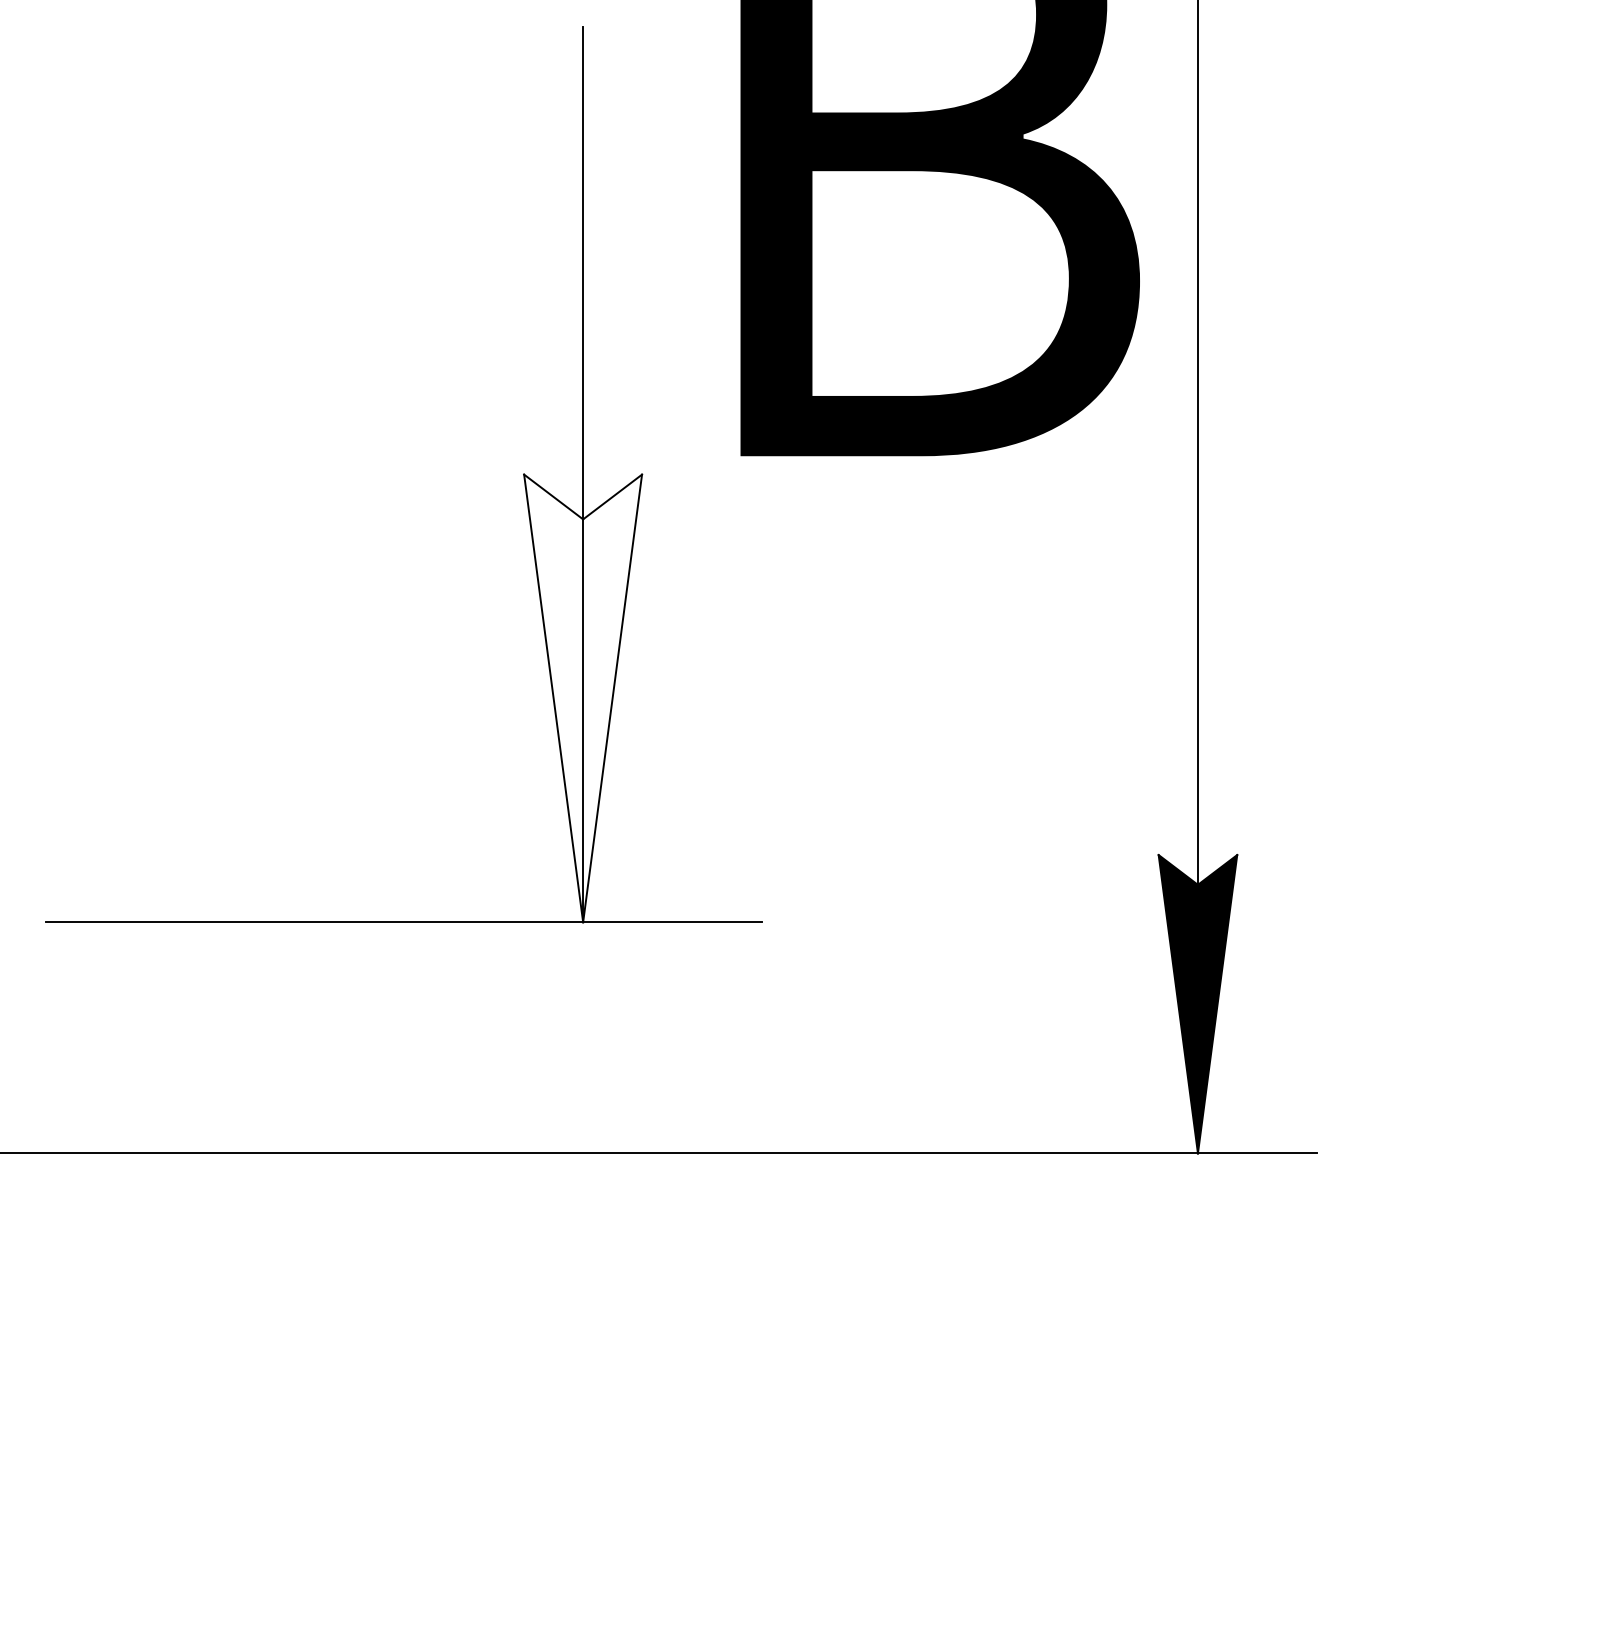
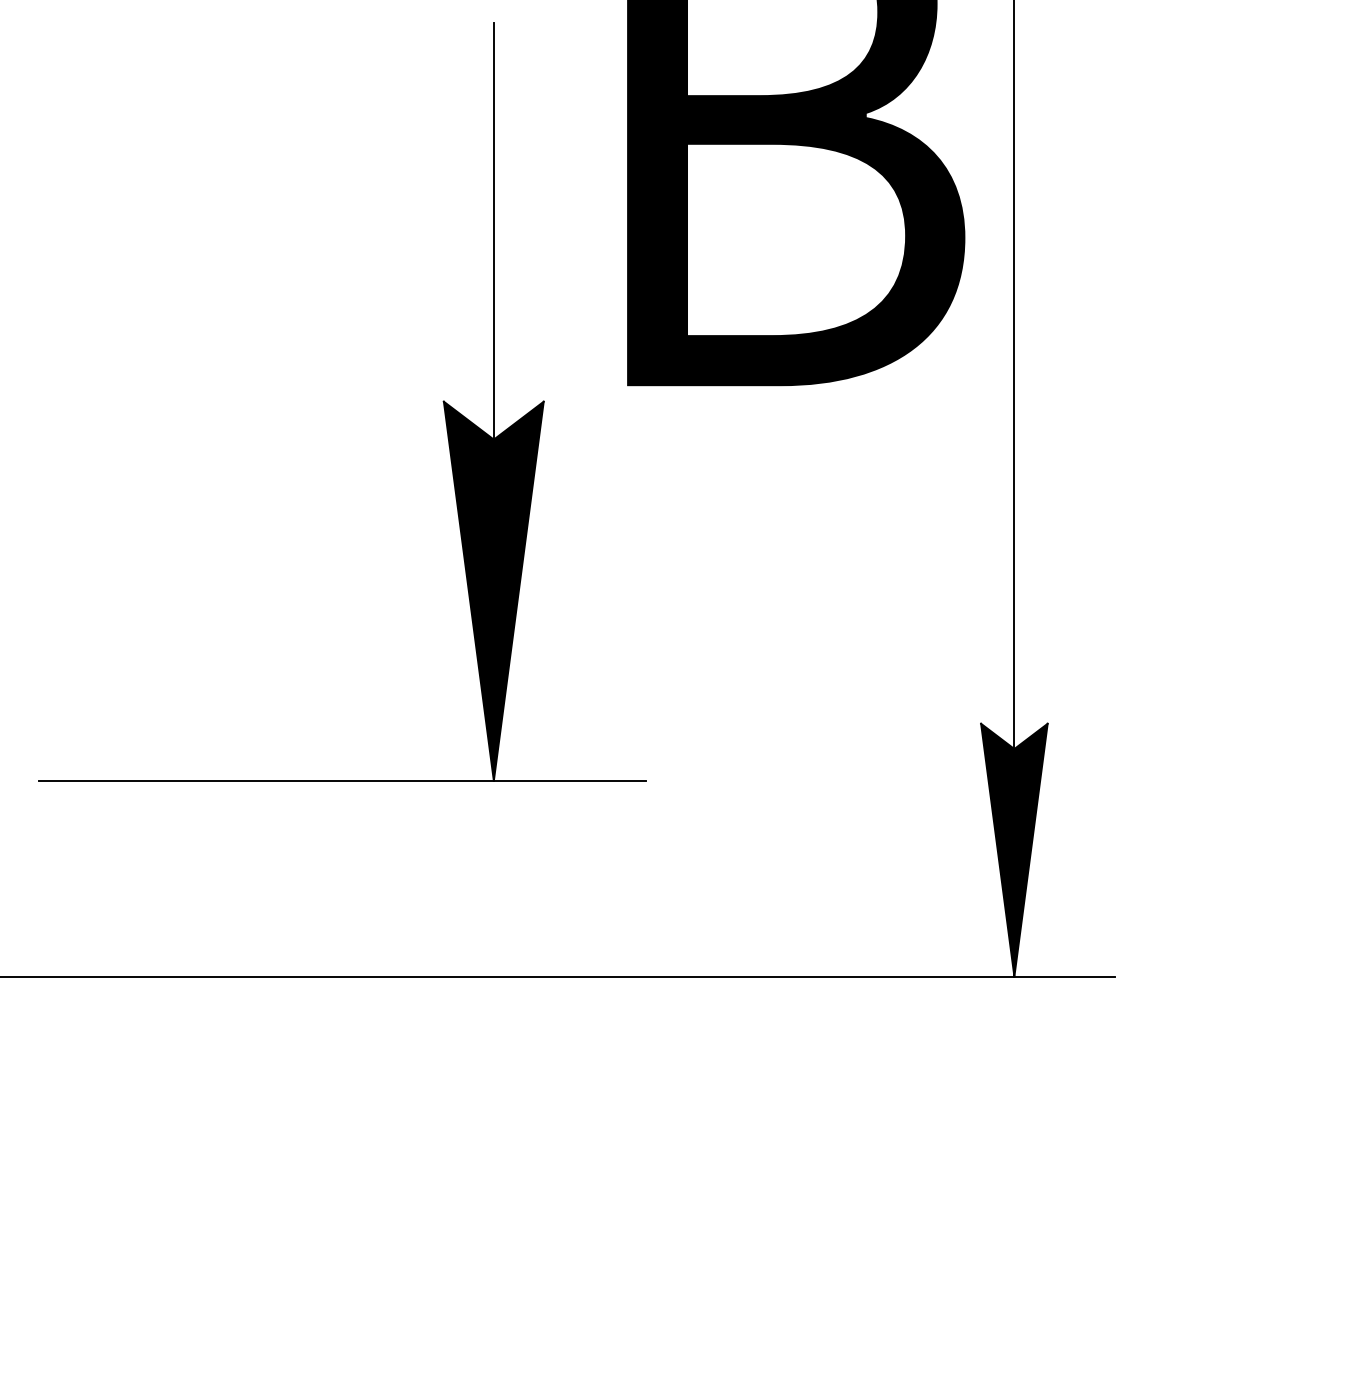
fill: (582, 697) -> (493, 590), added

